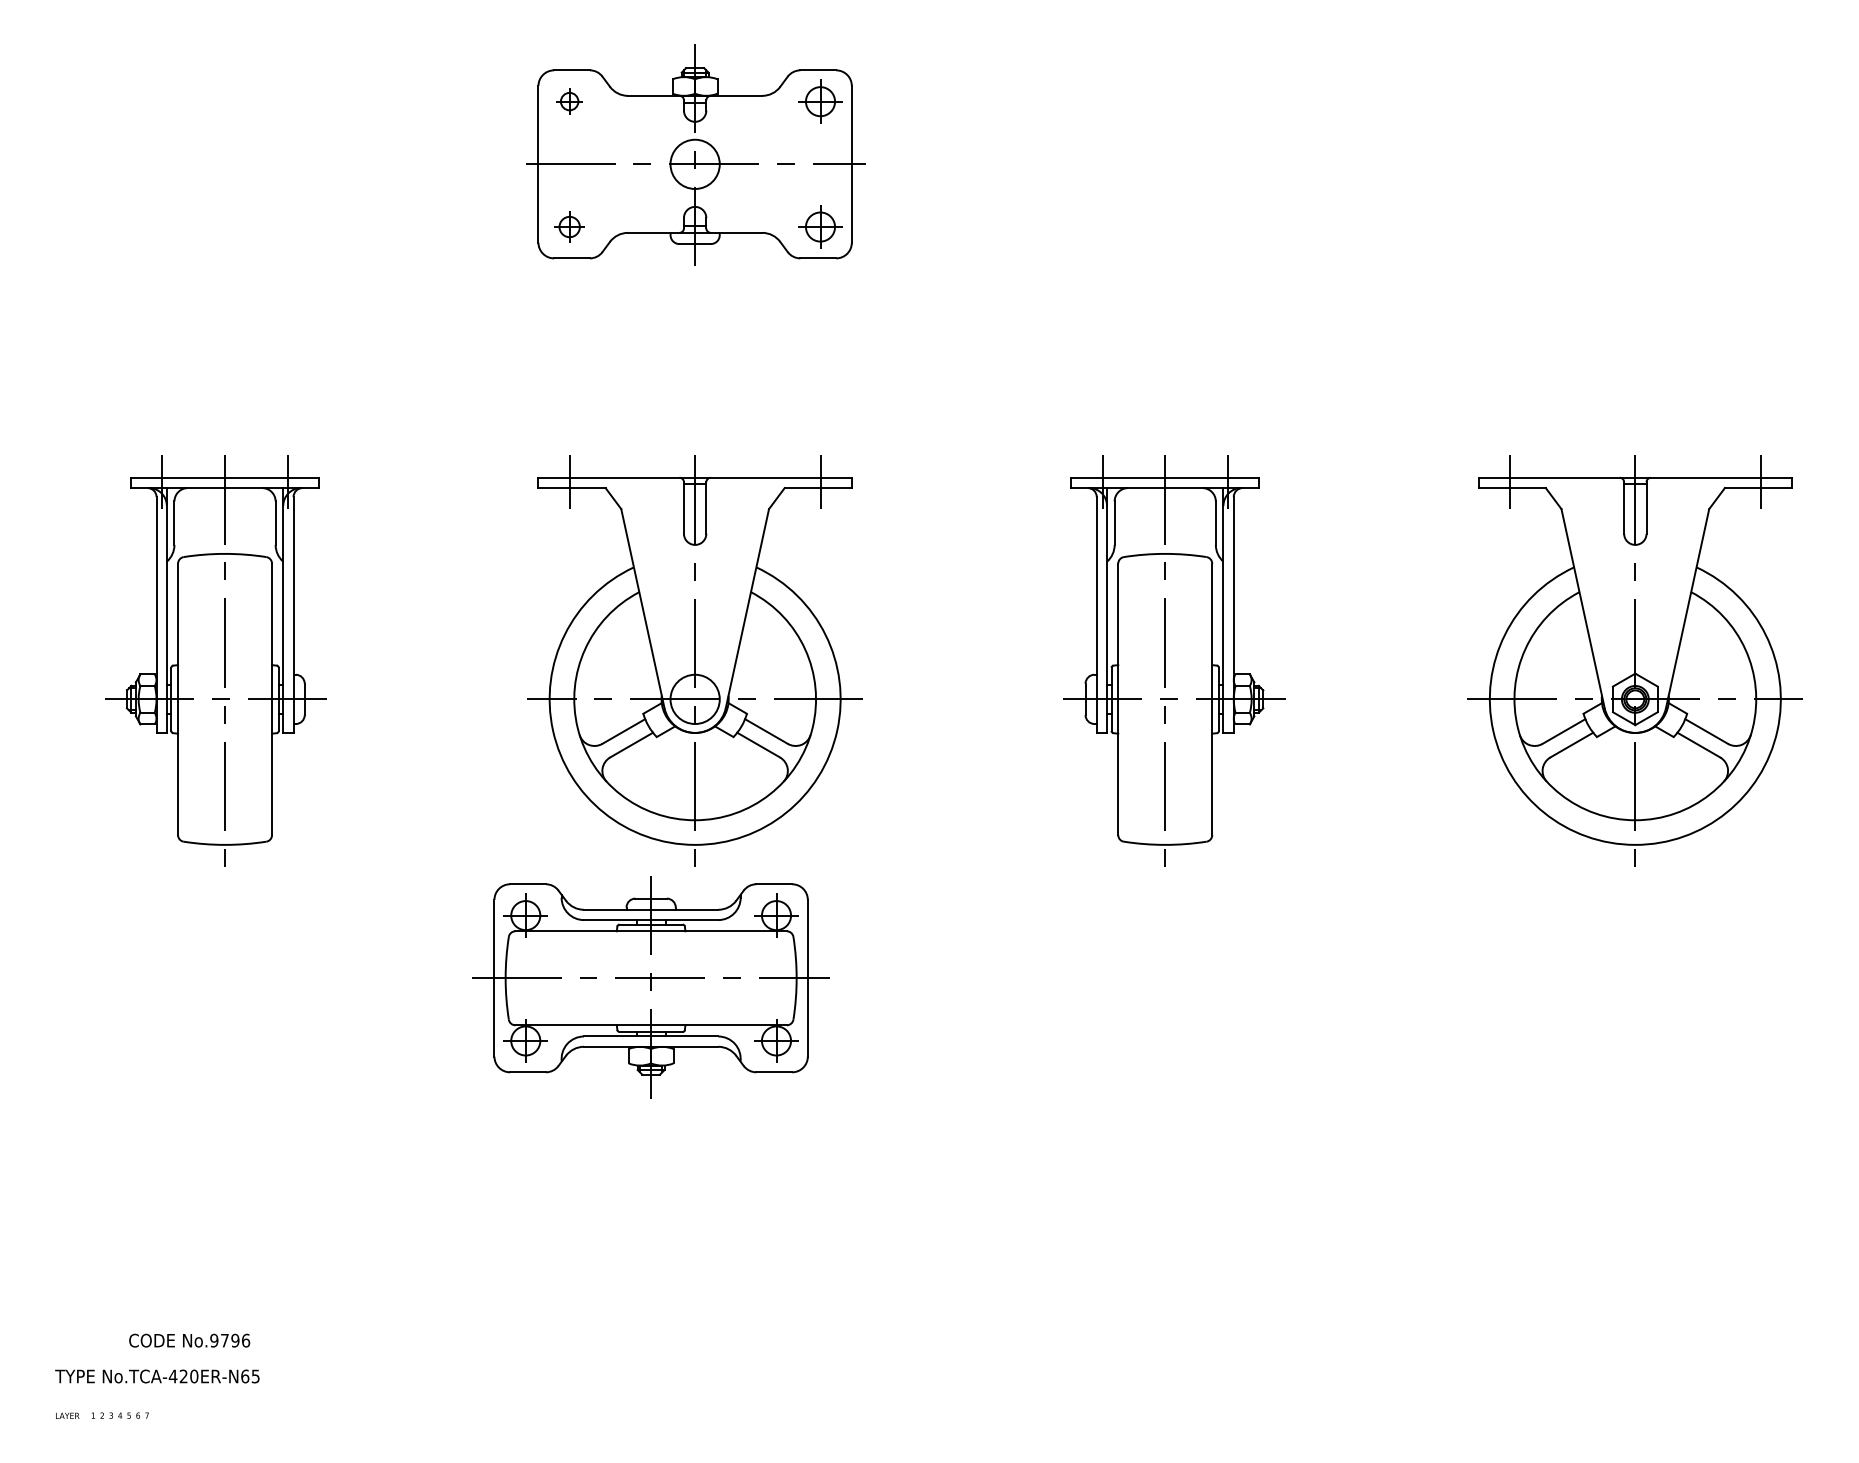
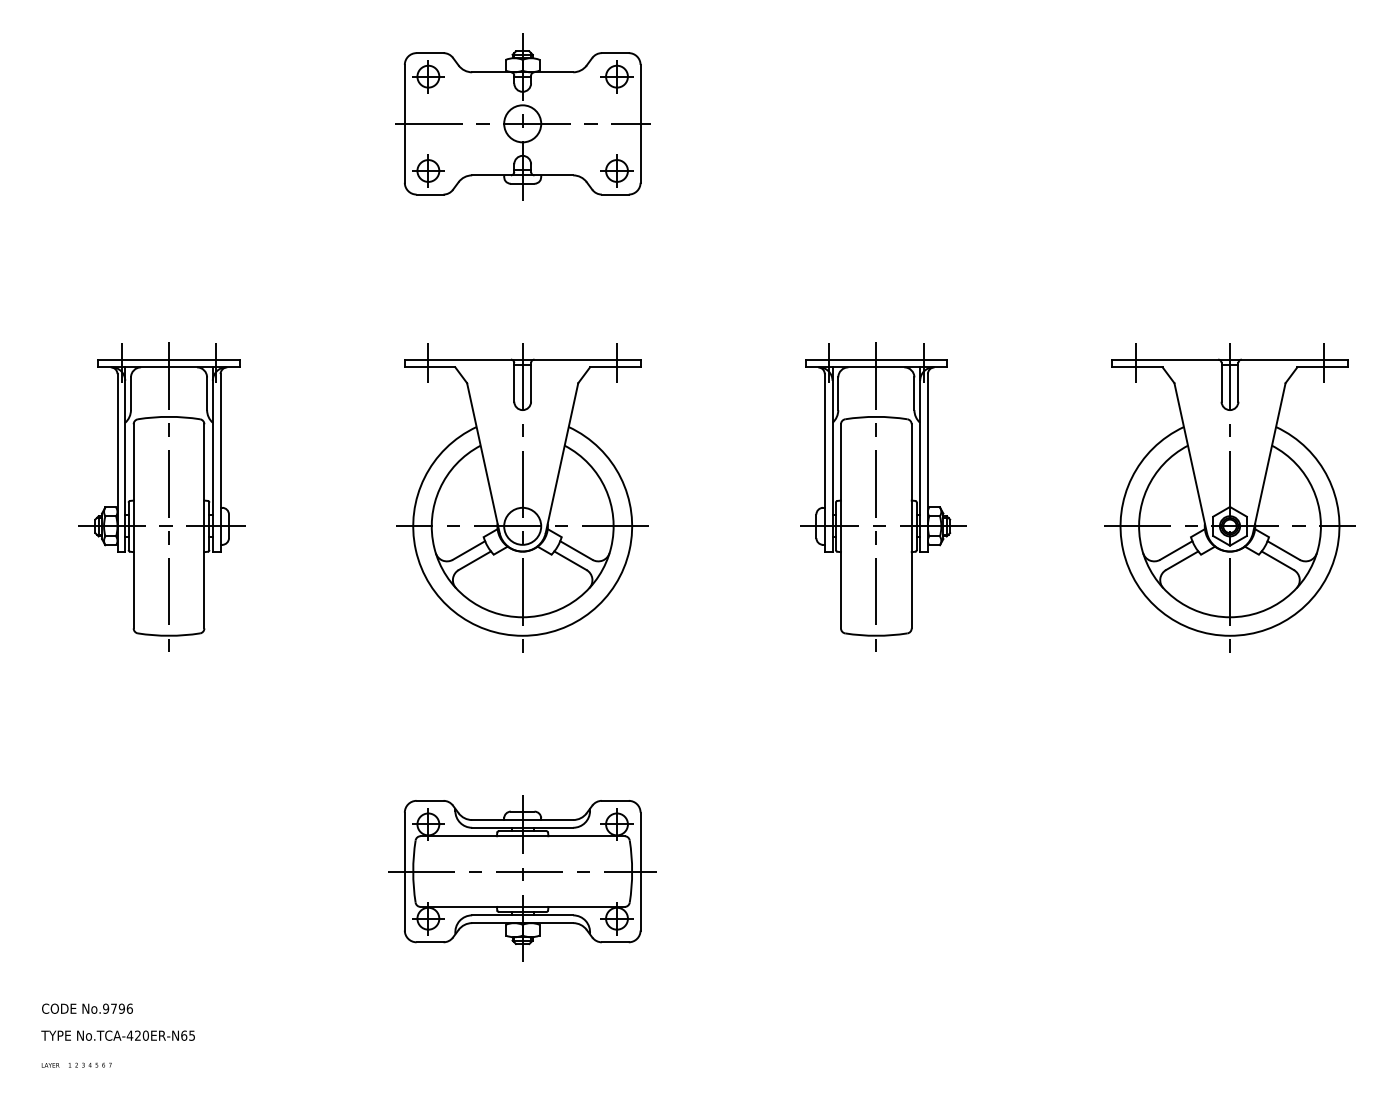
part: (569, 101) -> (428, 76), size x1.67
part: (569, 226) -> (428, 170), size x1.43
part: (650, 987) -> (522, 878), moved
text: (189, 1340) -> (87, 1008), moved

